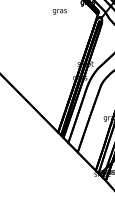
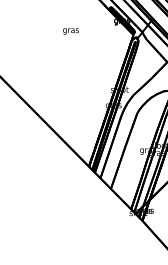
text: (59, 11) -> (70, 31), moved

